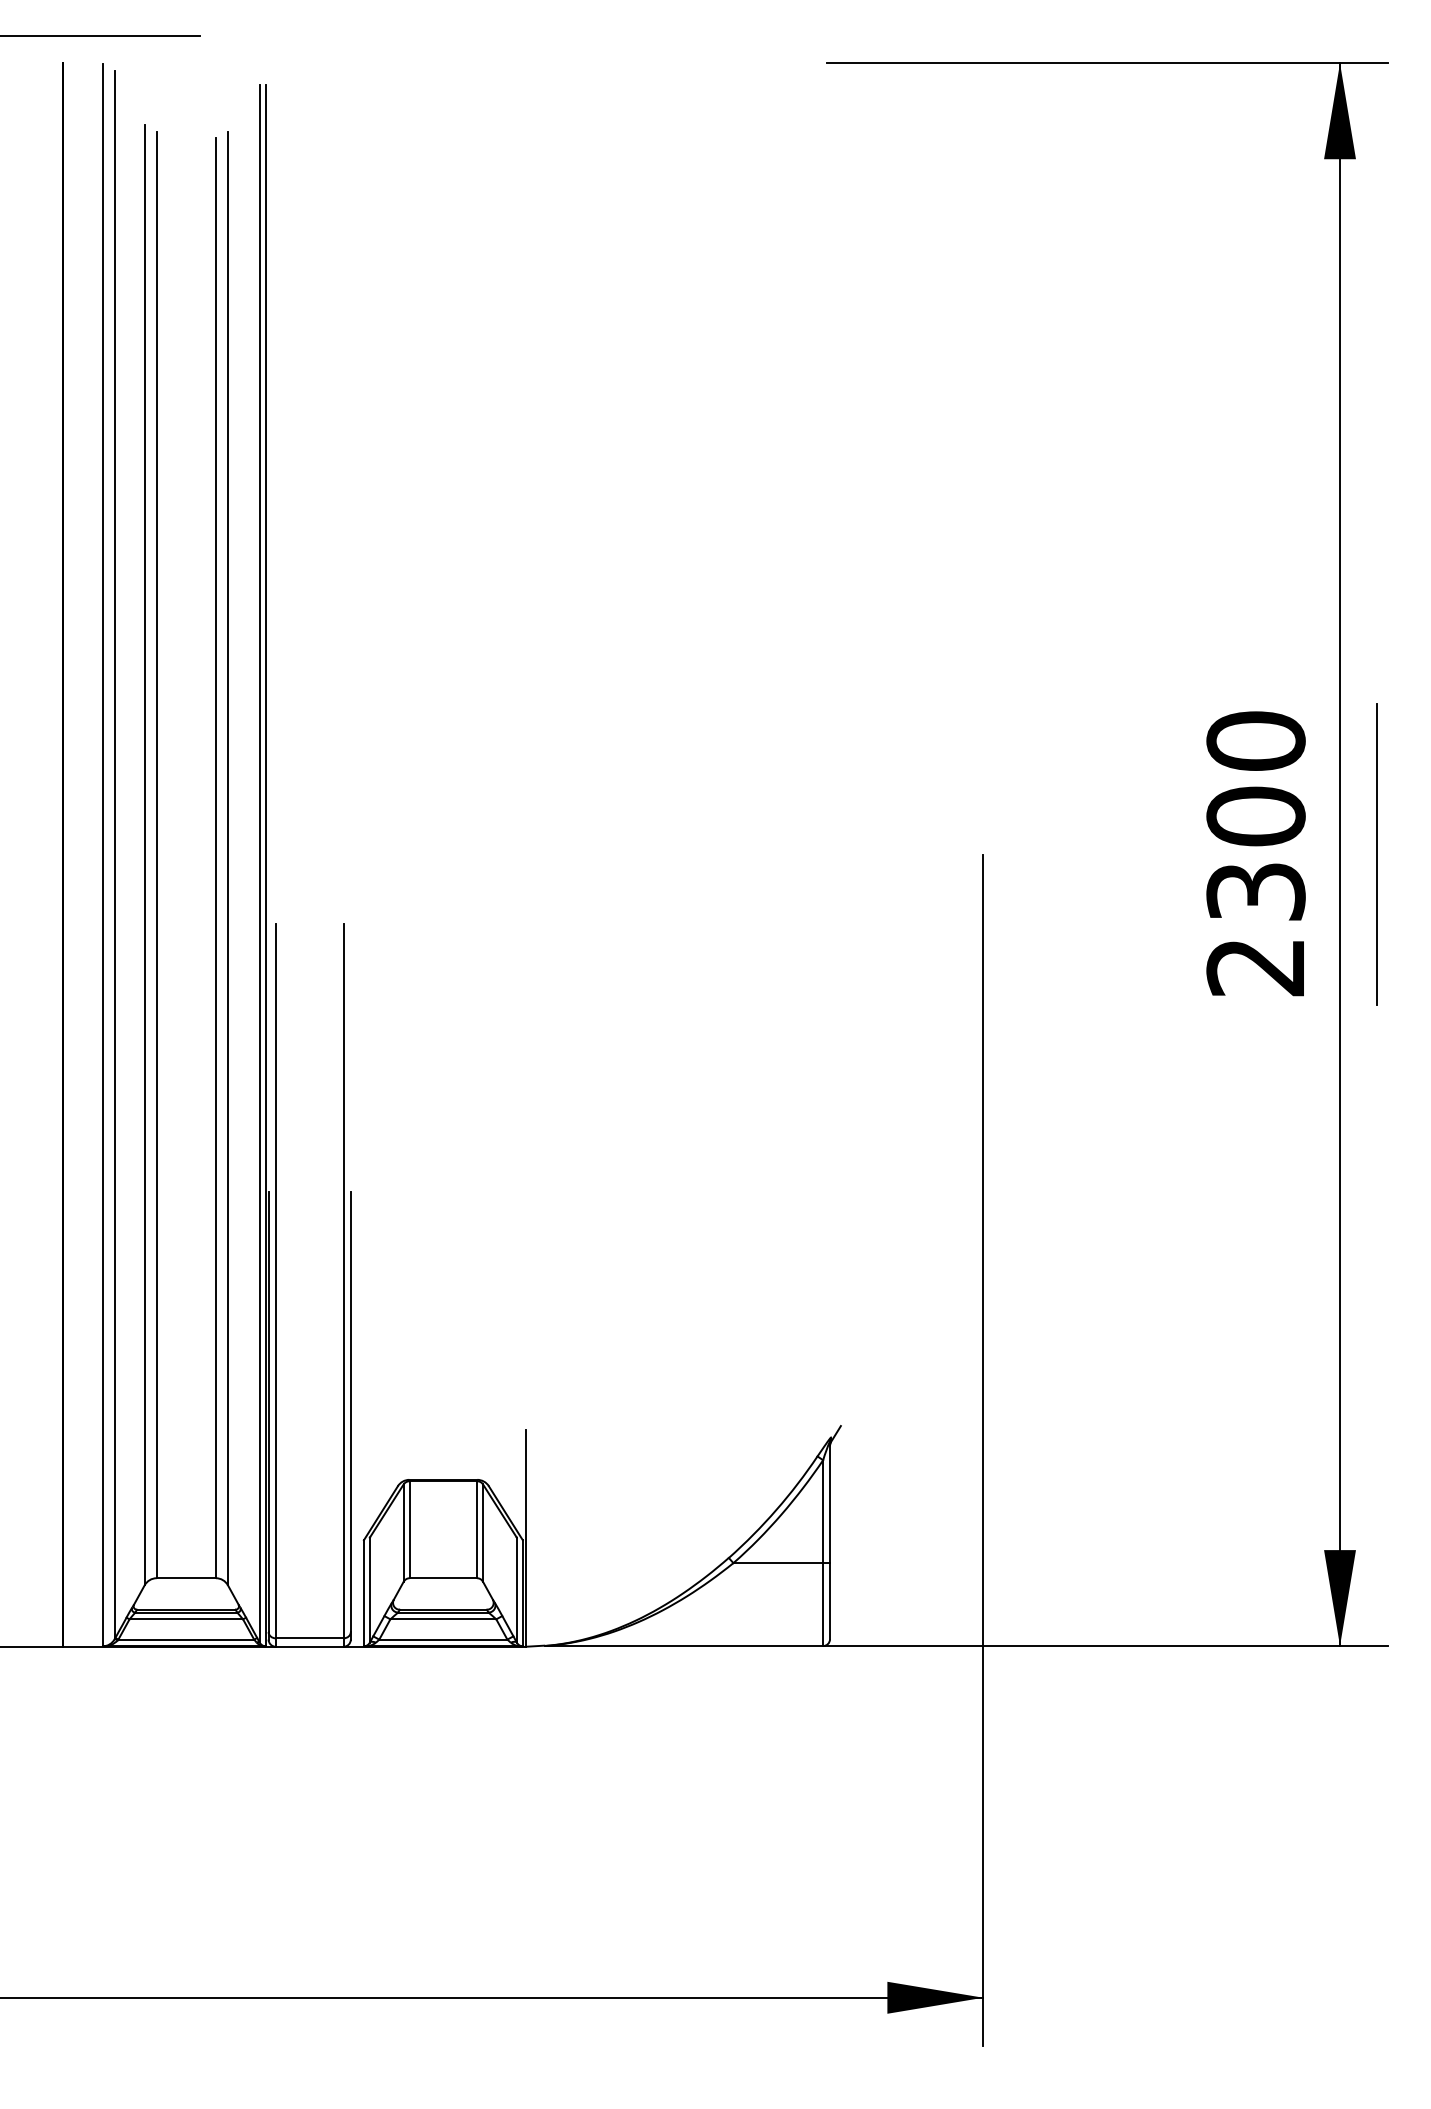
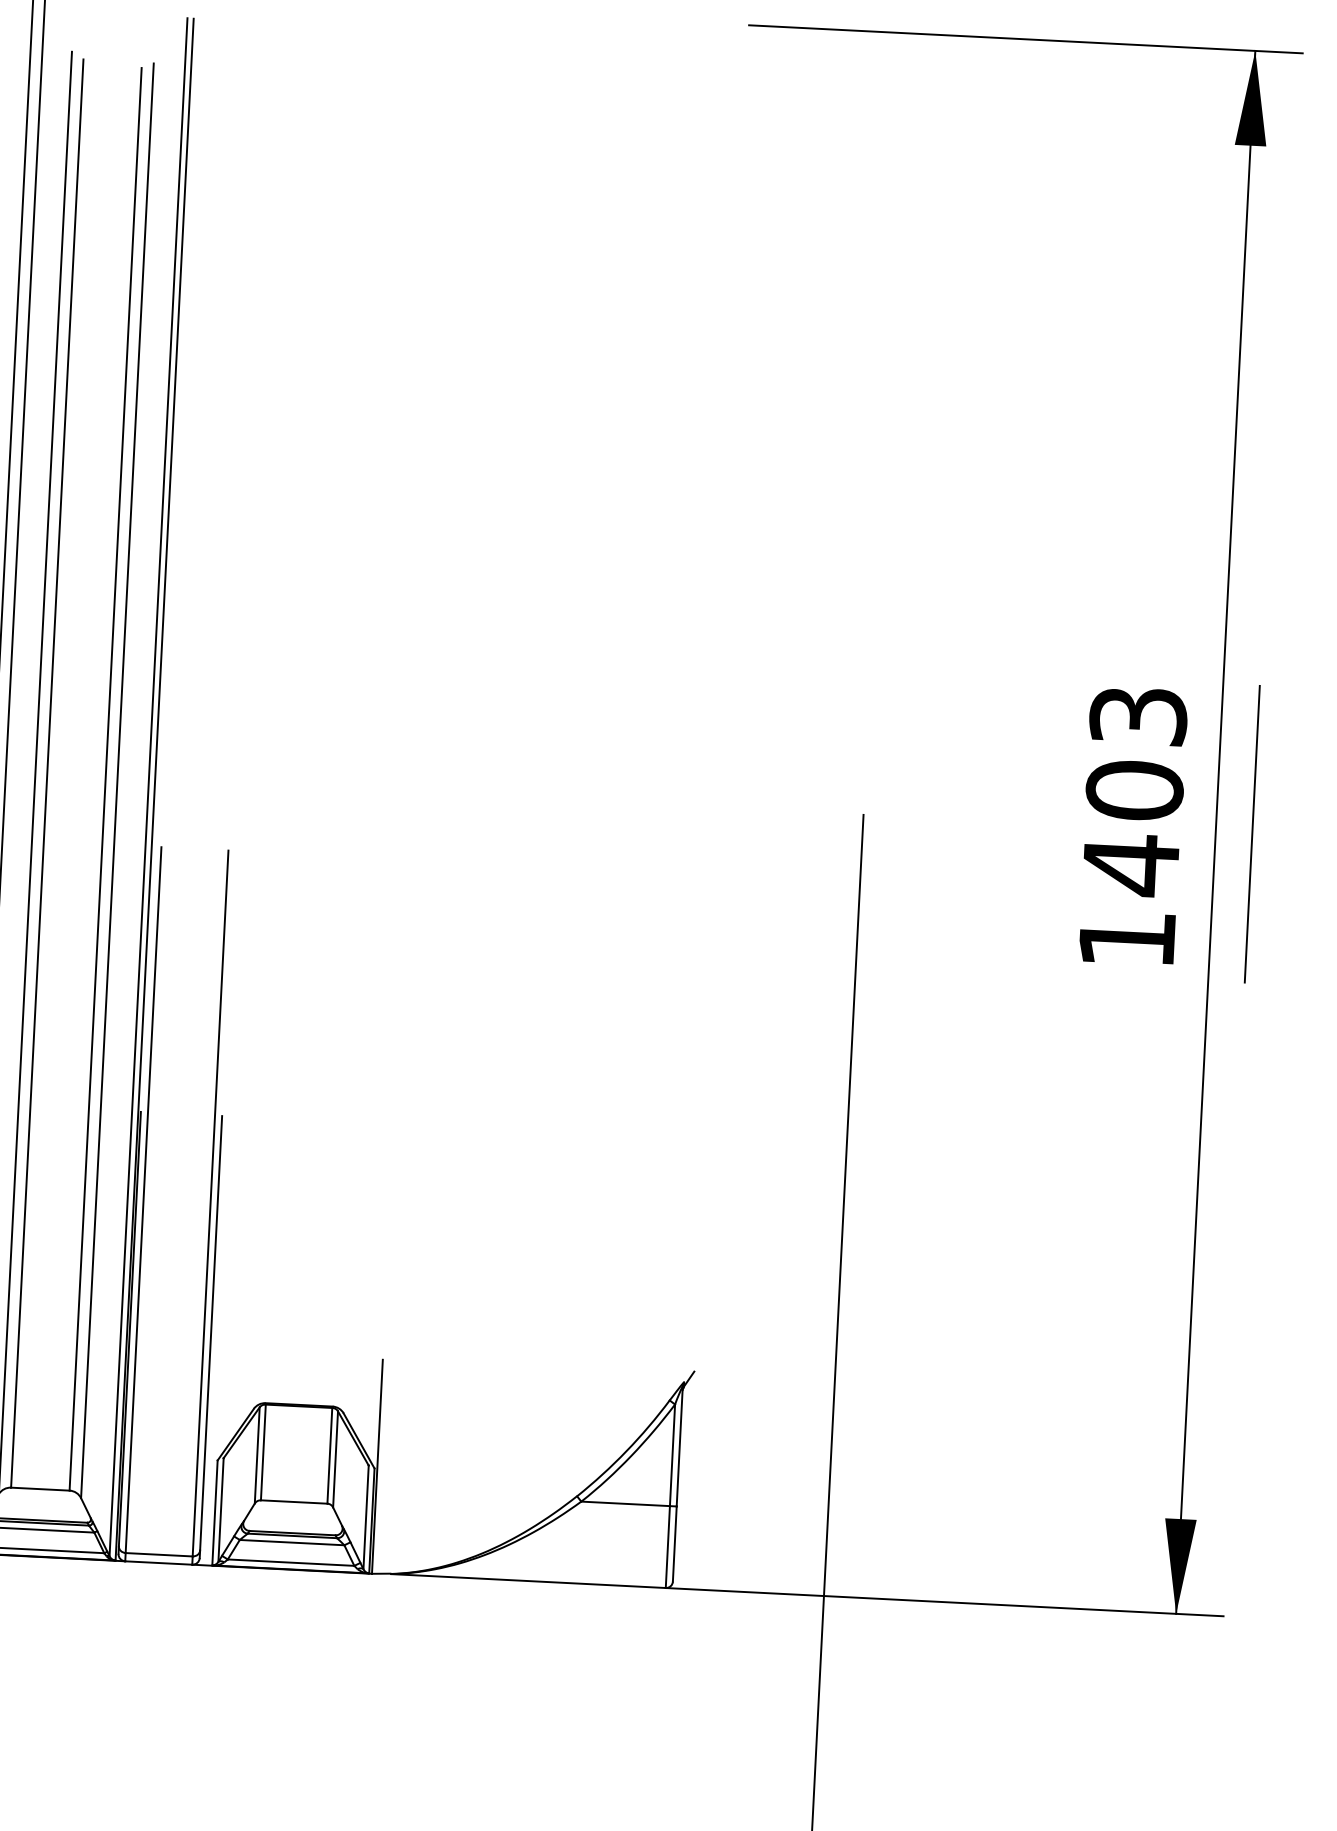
text: (1255, 853) -> (1132, 827), 2300 -> 1403

